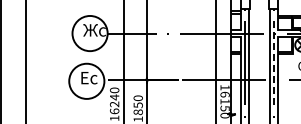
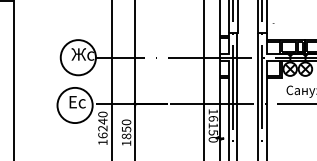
line: (274, 63) -> (262, 87), dashed -> solid

